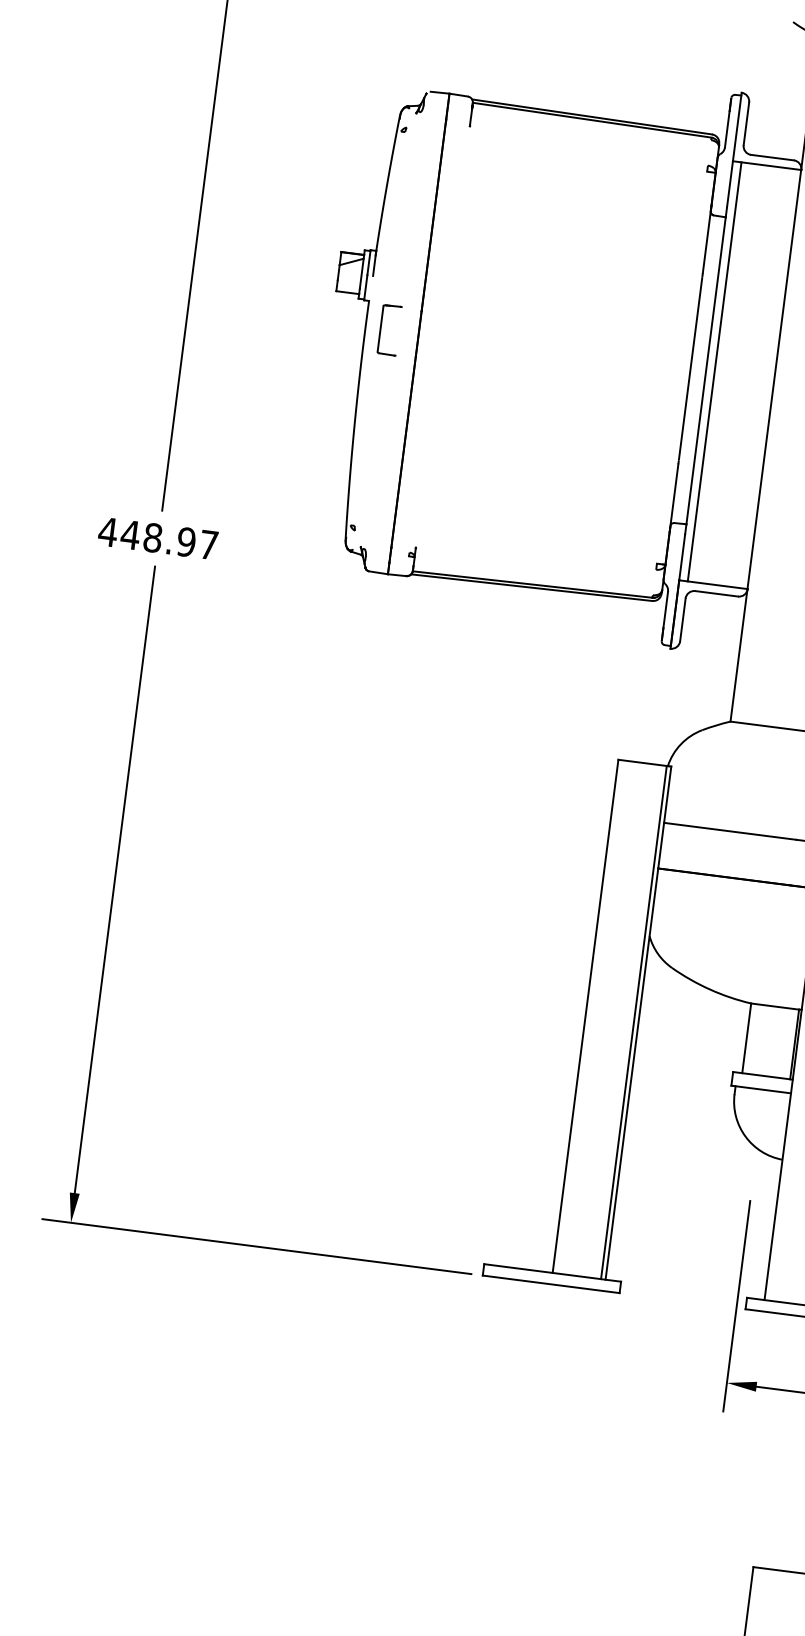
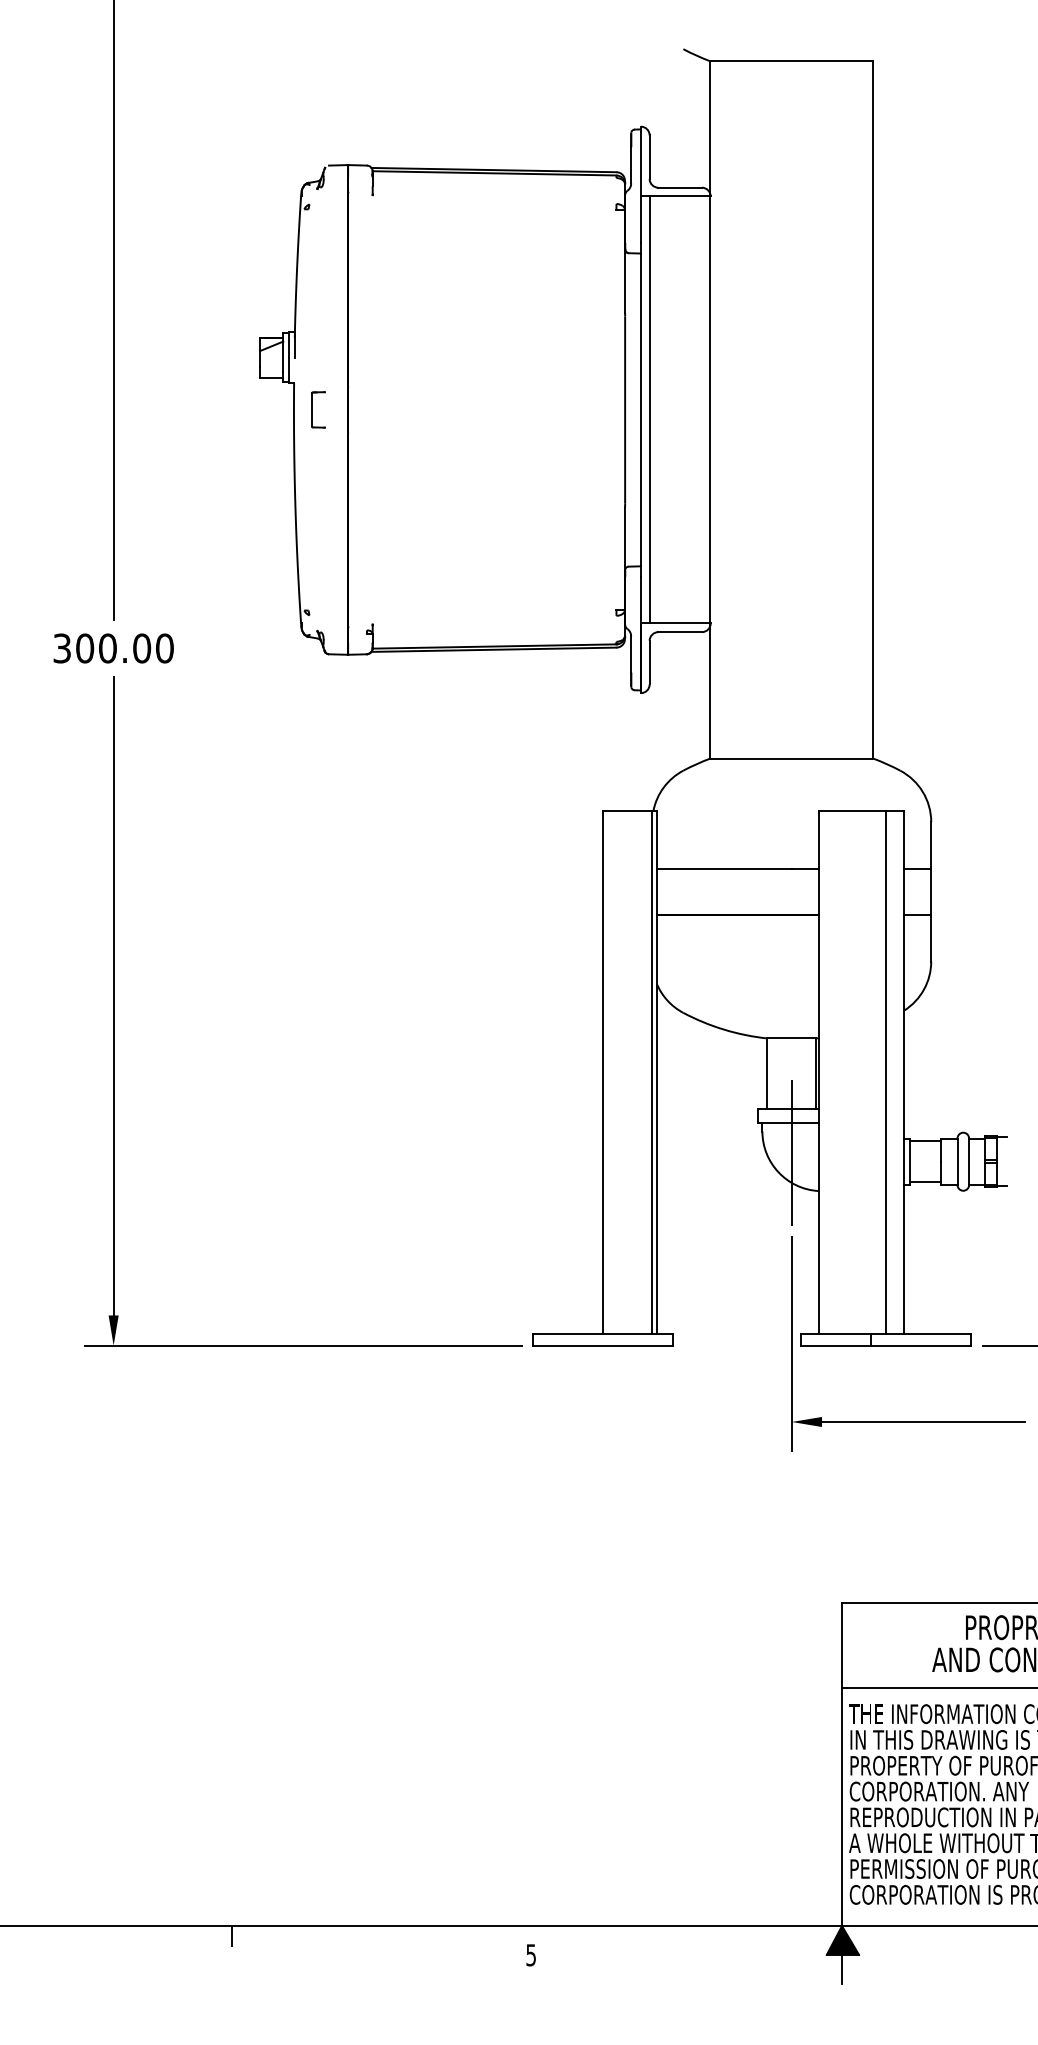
part: (389, 329) -> (318, 409), size x0.71
text: (157, 538) -> (112, 648), 448.97 -> 300.00
line: (760, 1119) -> (791, 1153), added

